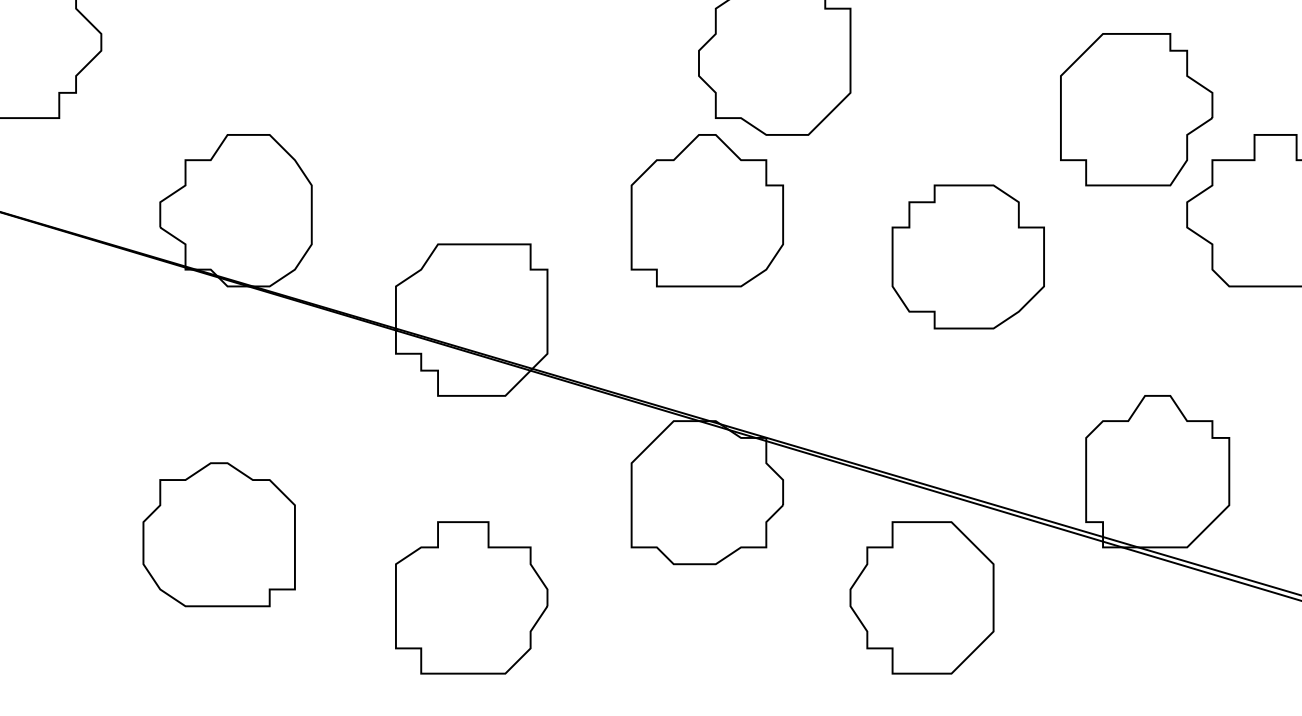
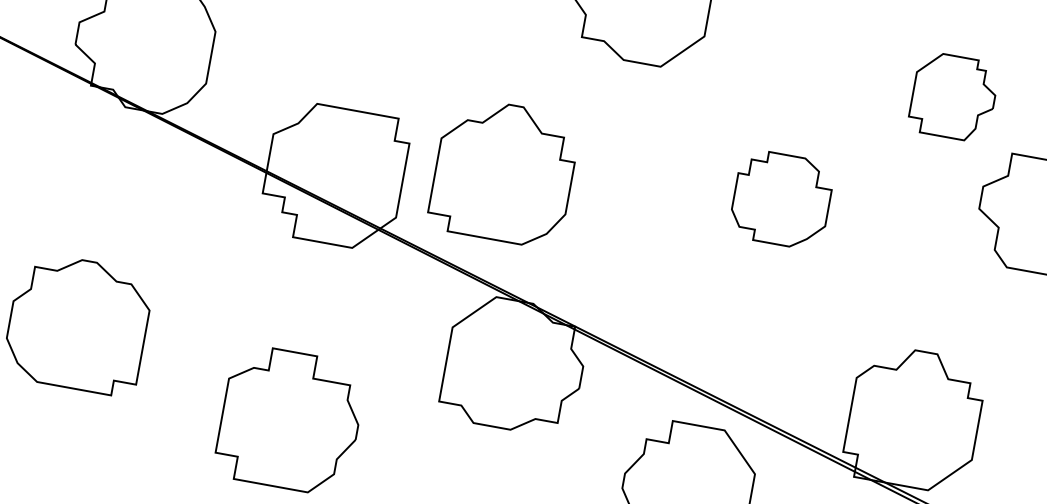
part: (1136, 109) -> (953, 96), size x0.6
part: (706, 210) -> (503, 172), moved
part: (967, 256) -> (781, 199), size x0.7

